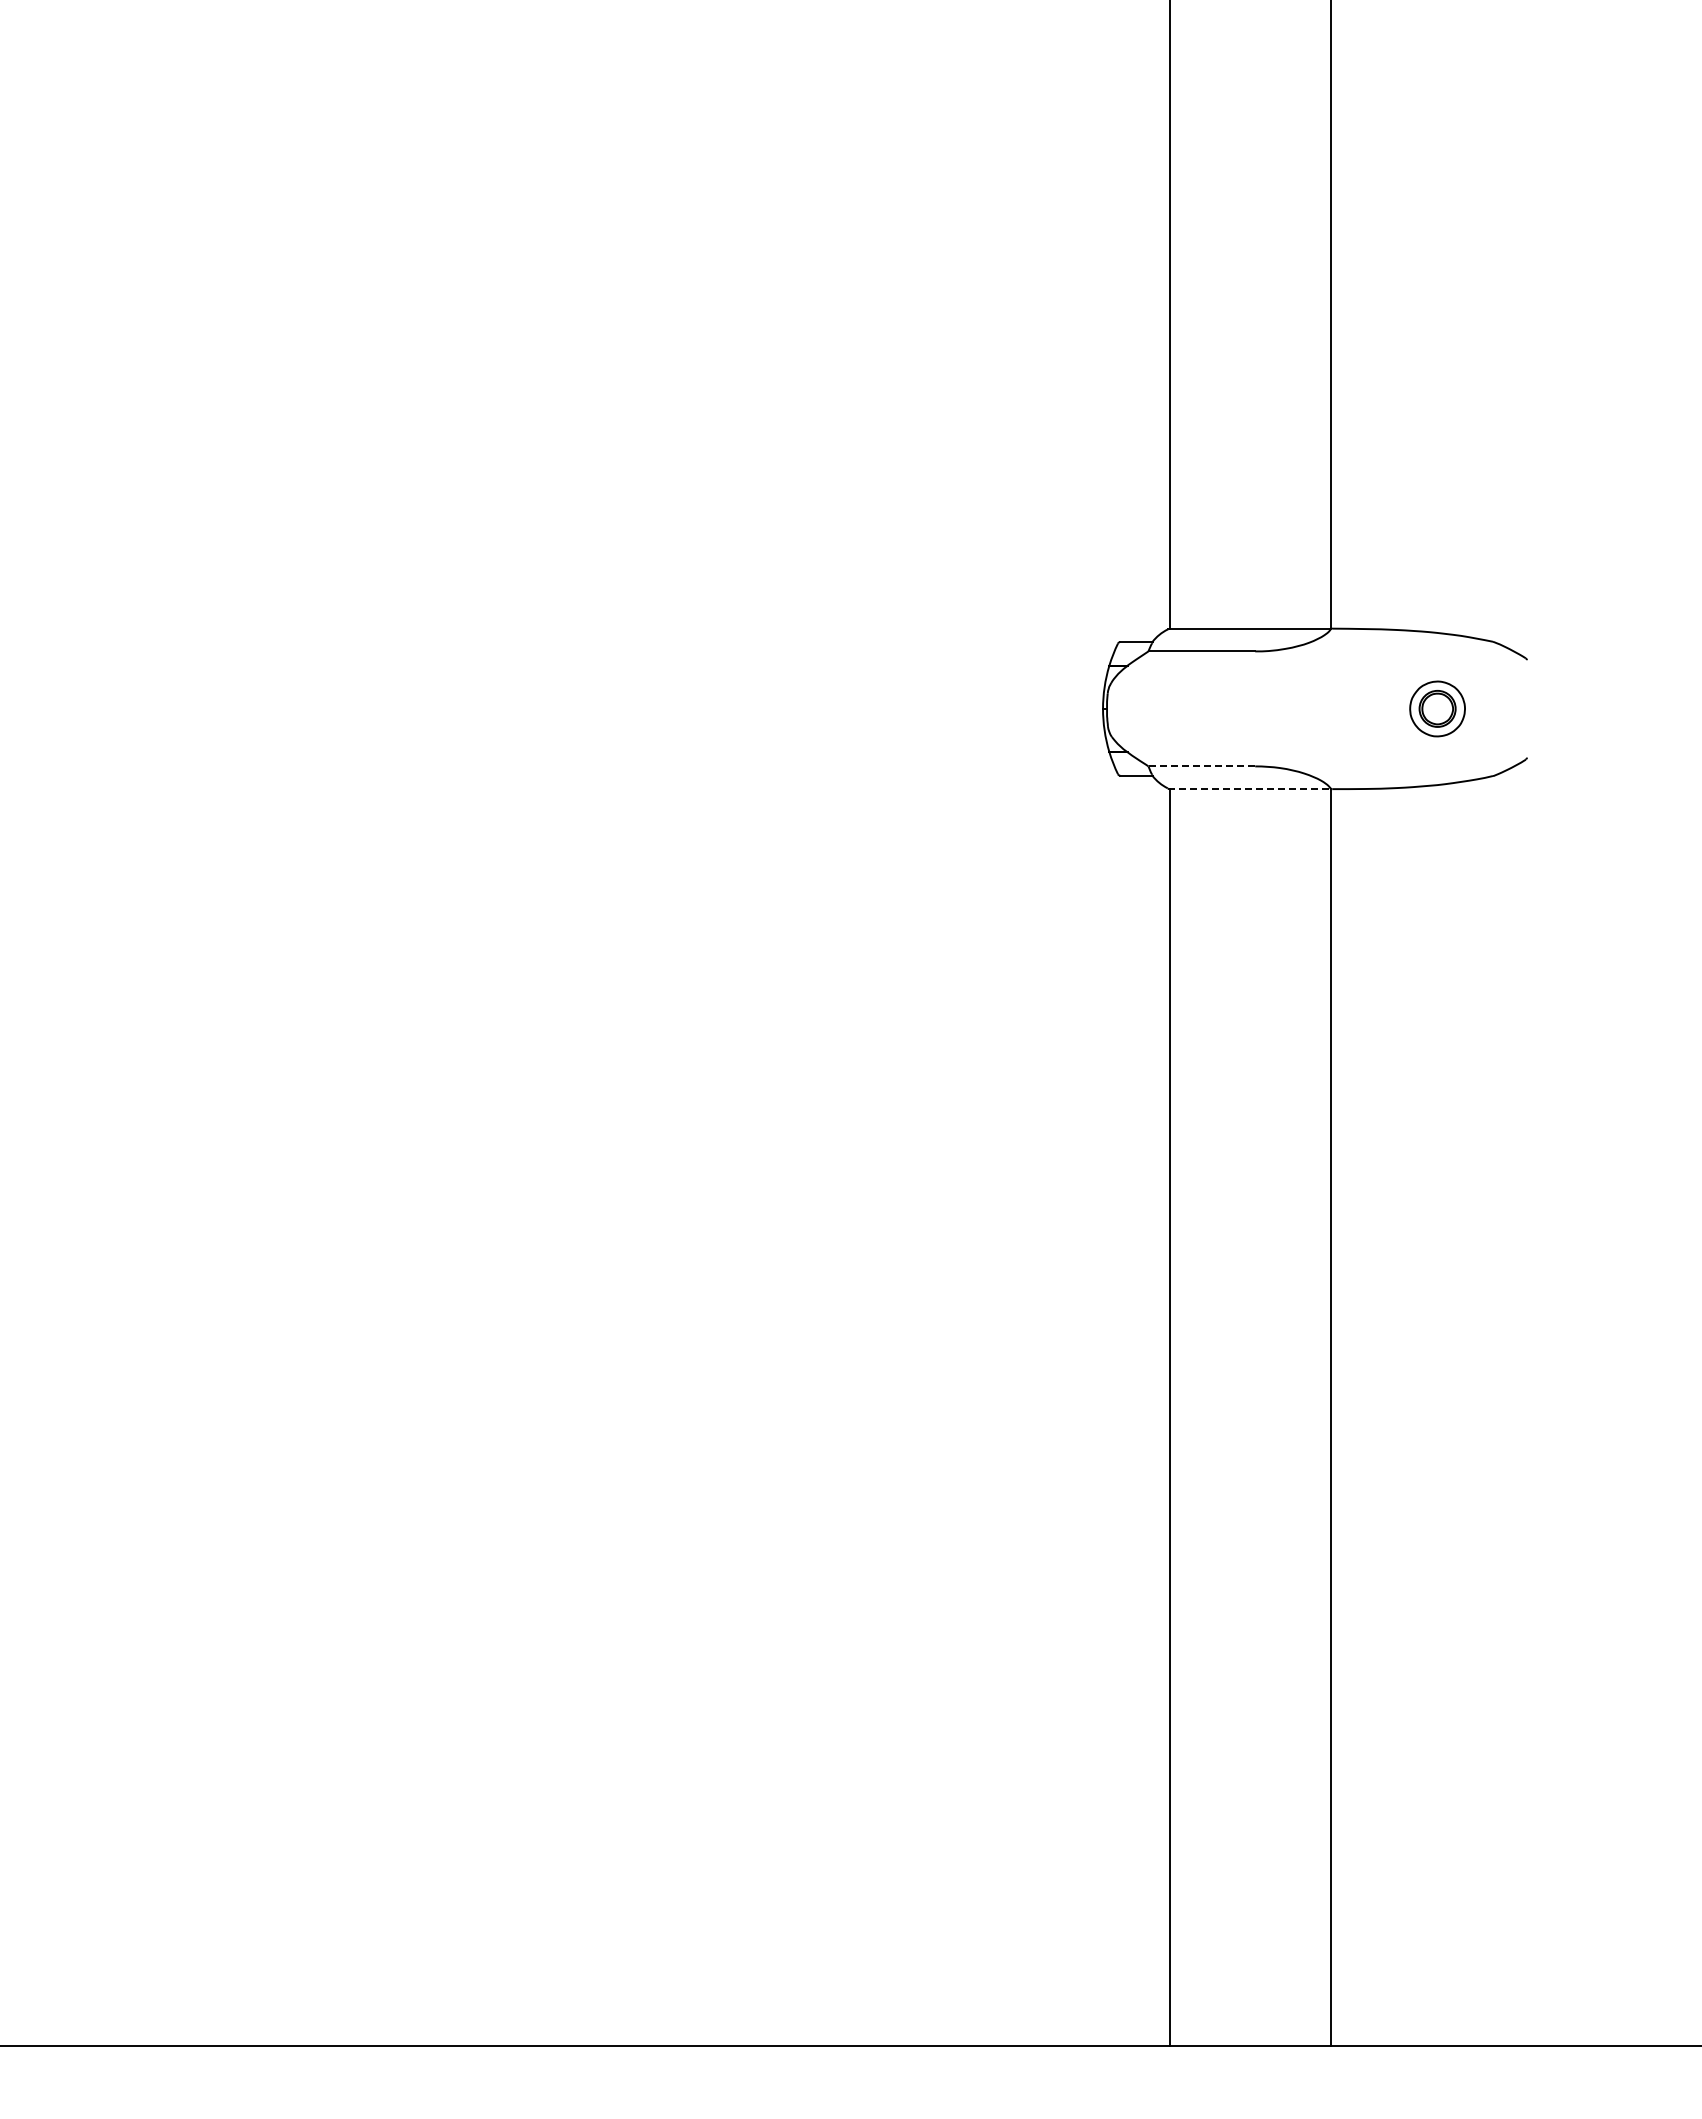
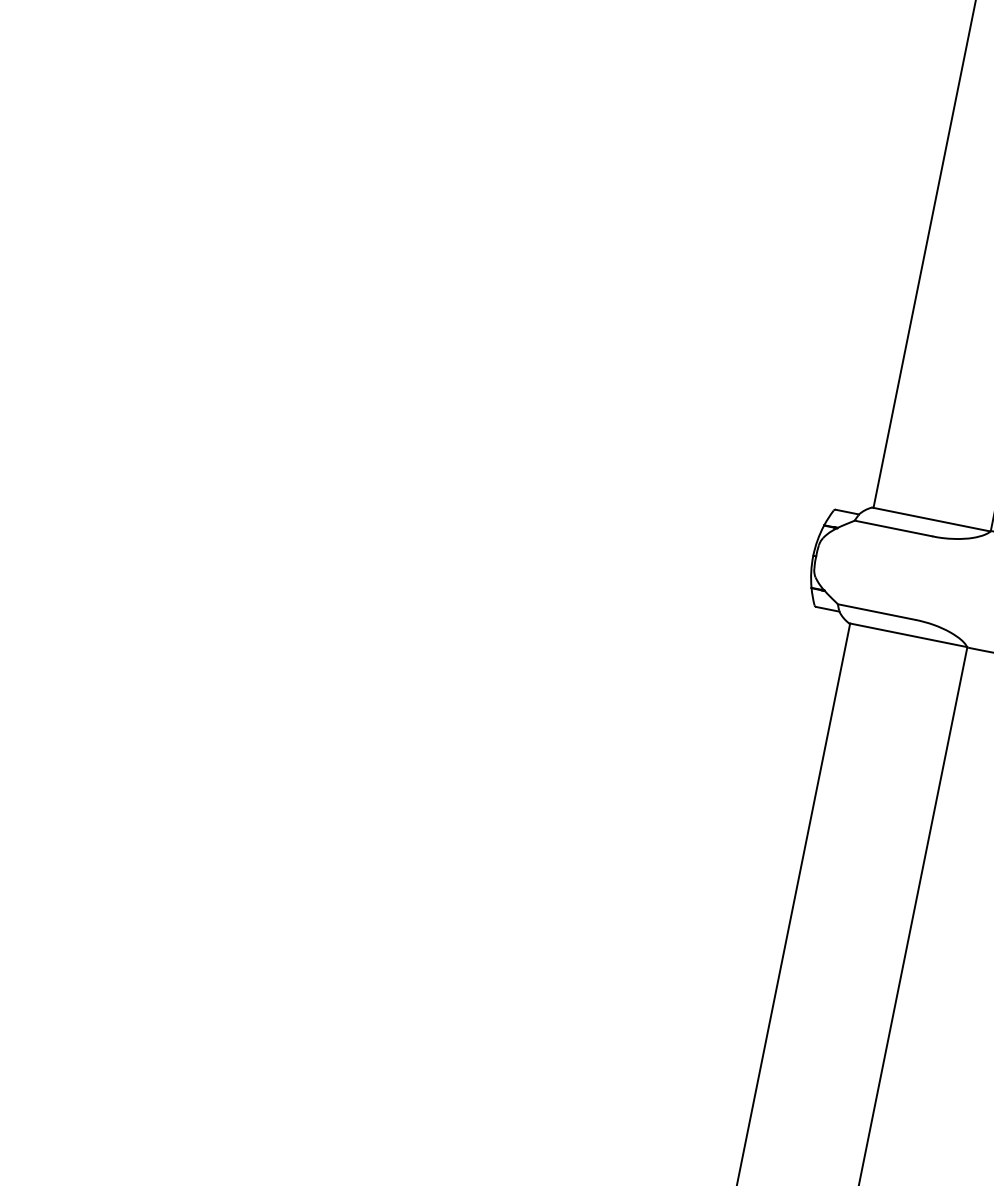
line: (1201, 766) -> (876, 612), dashed -> solid
line: (1249, 788) -> (908, 635), dashed -> solid

